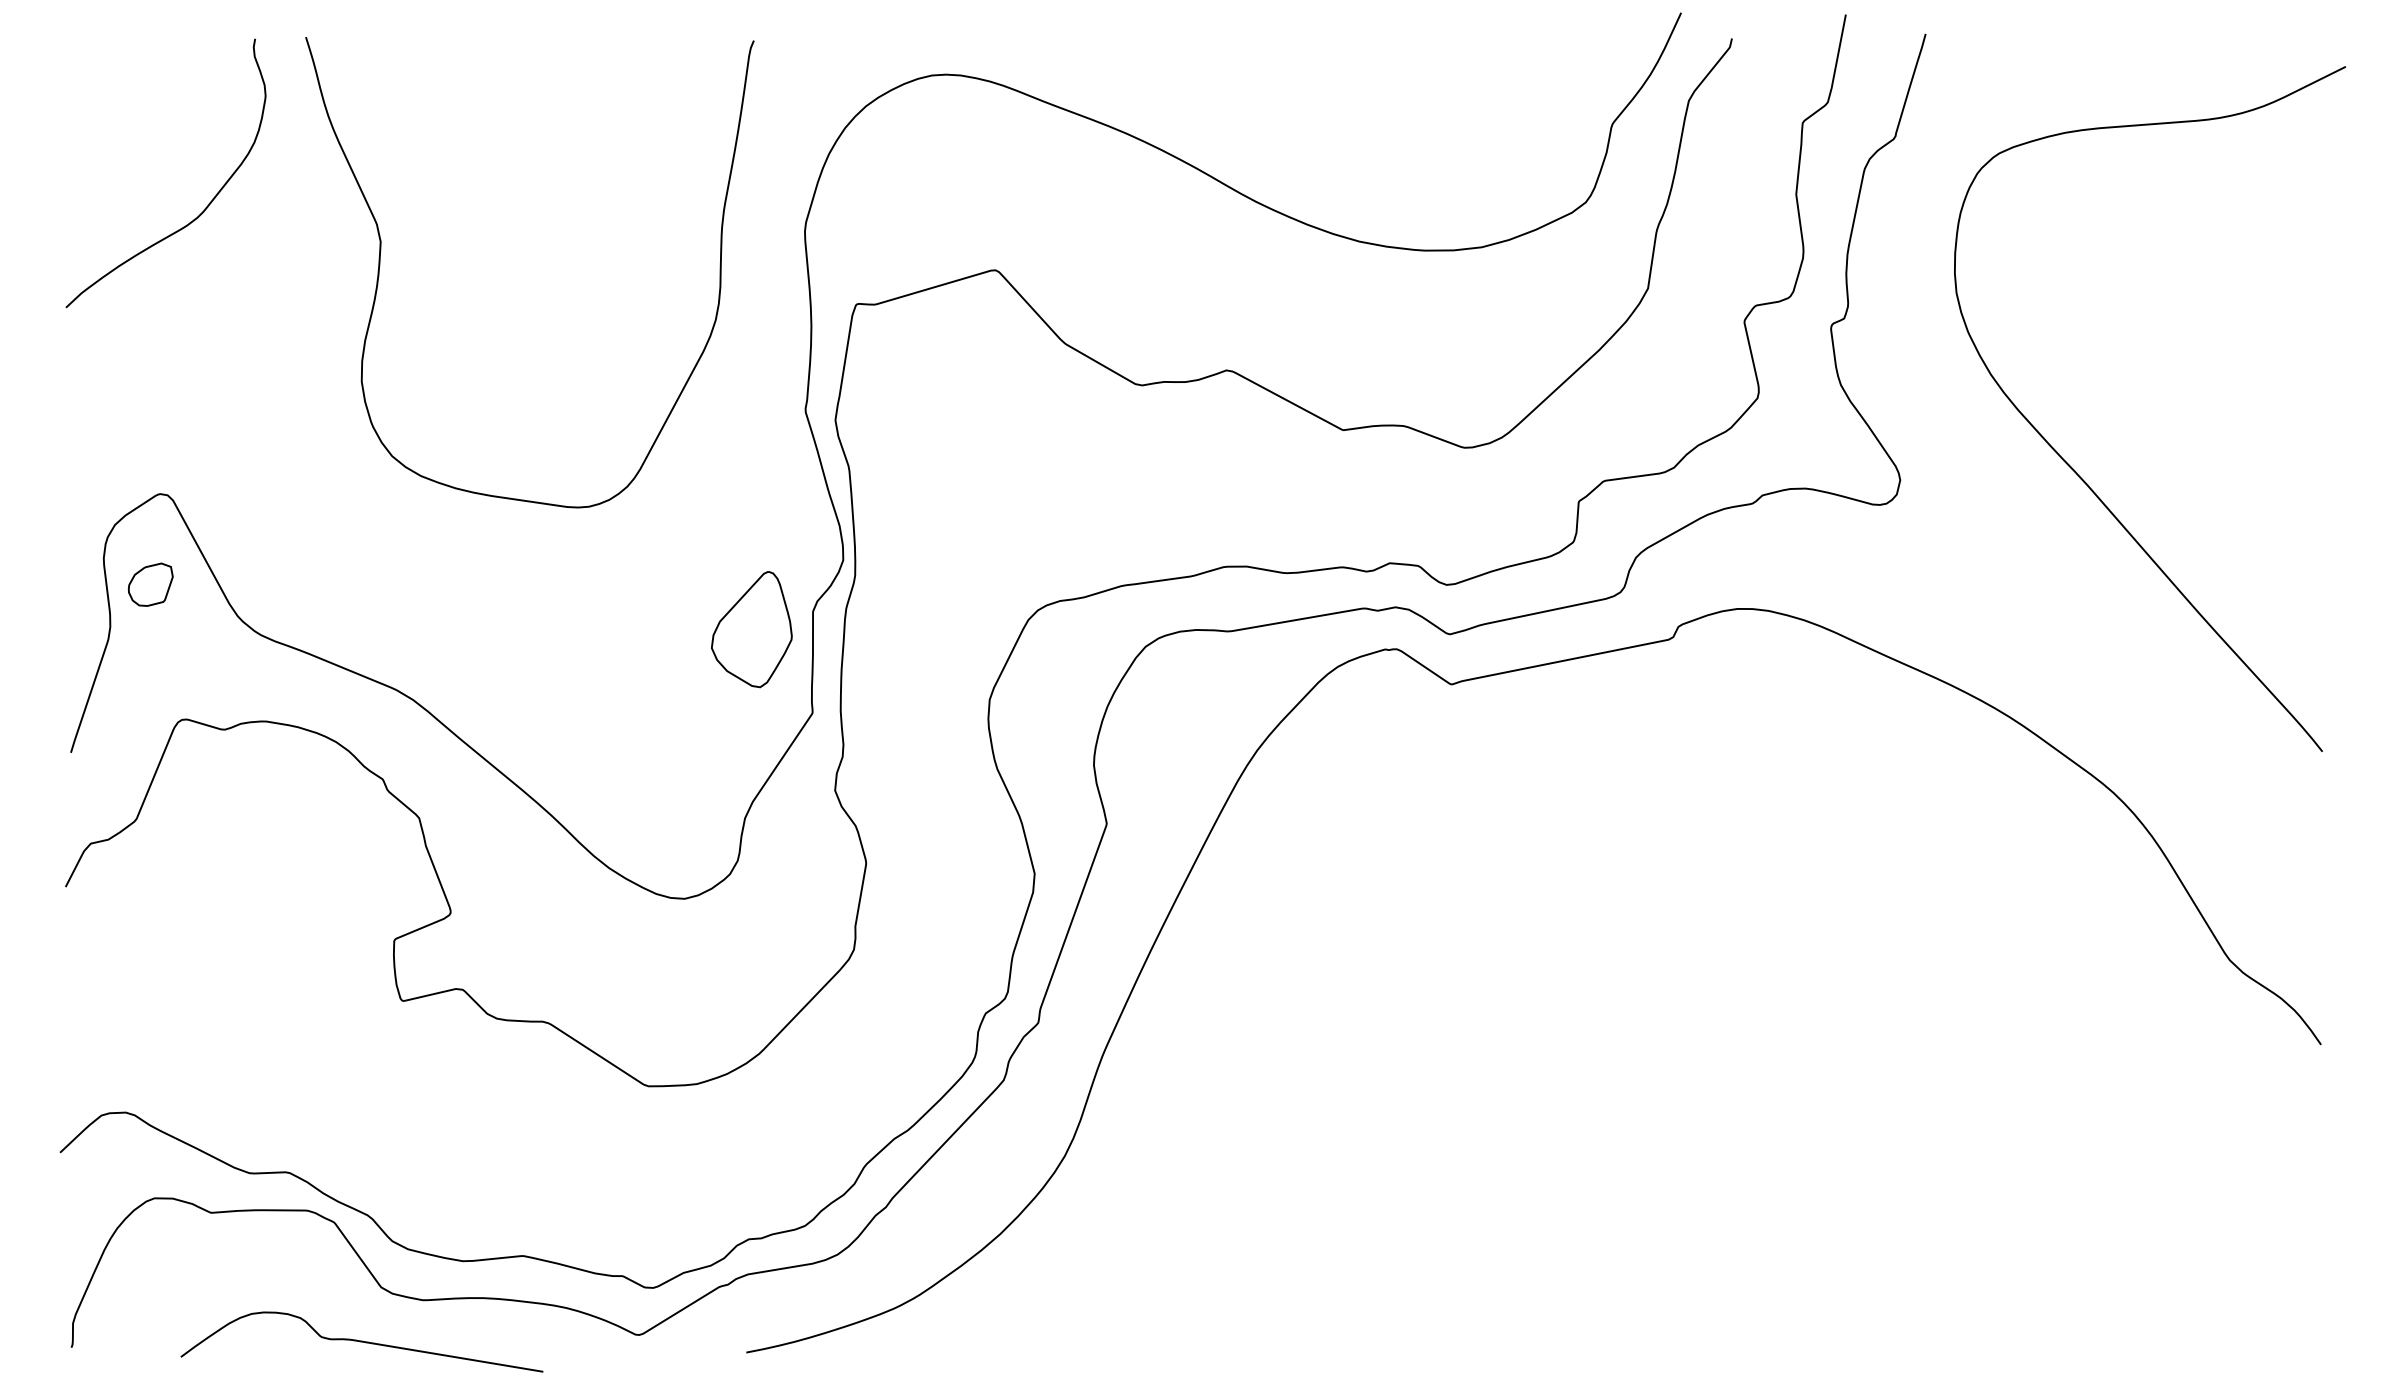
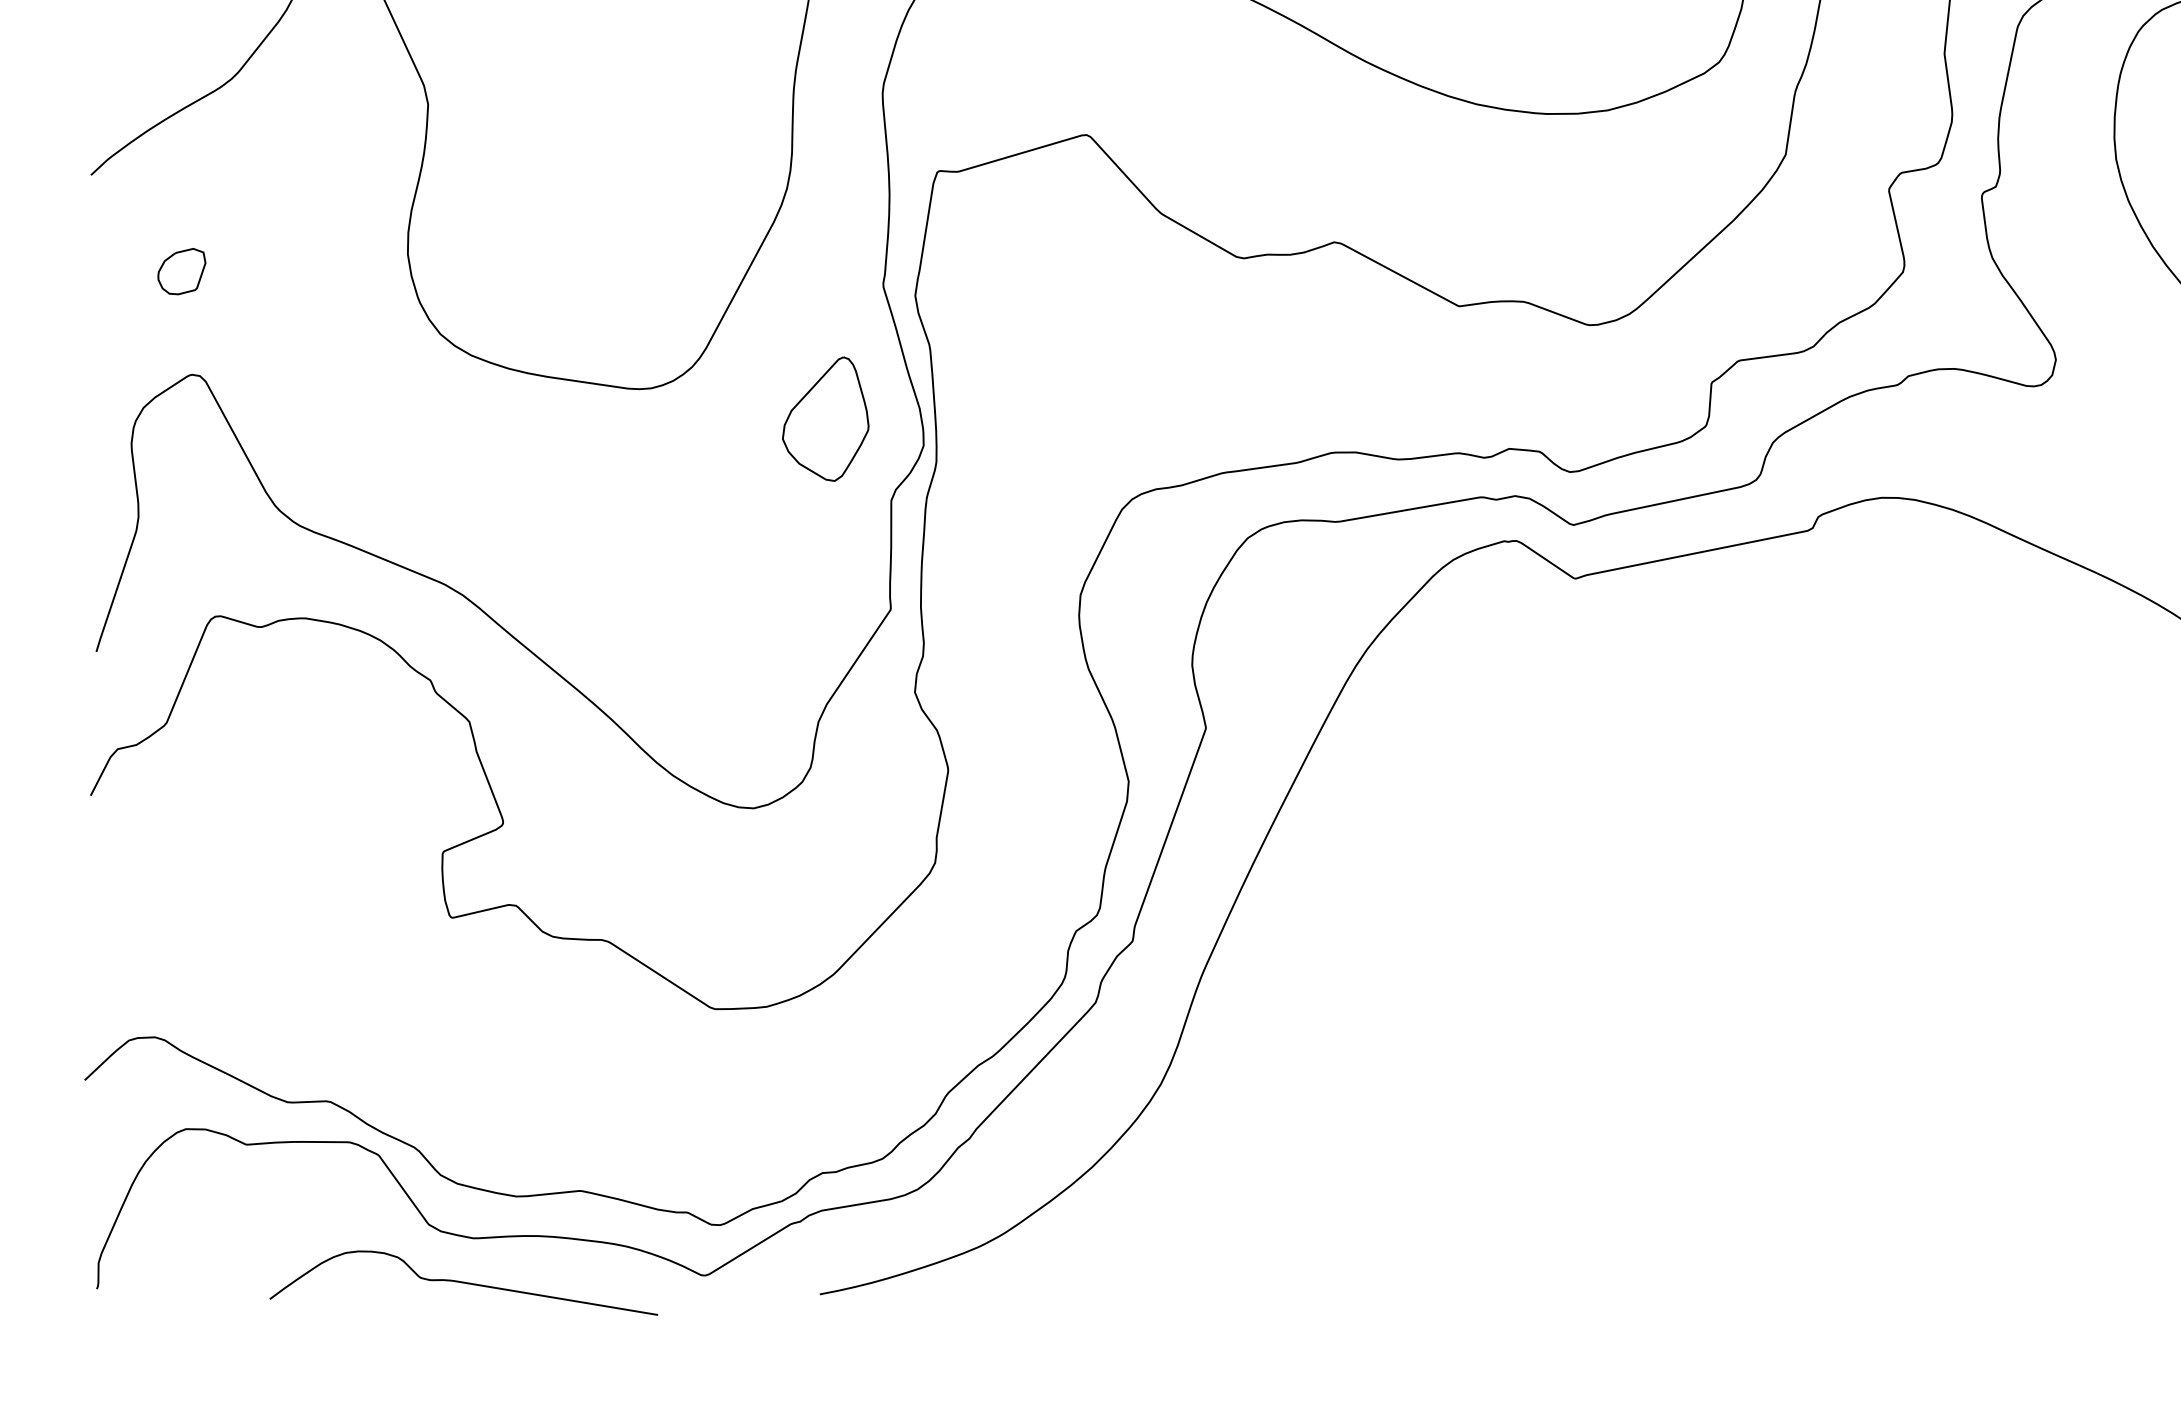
part: (150, 584) -> (181, 271), moved
part: (751, 629) -> (825, 419), moved
curve: (361, 1341) -> (463, 1282), moved

